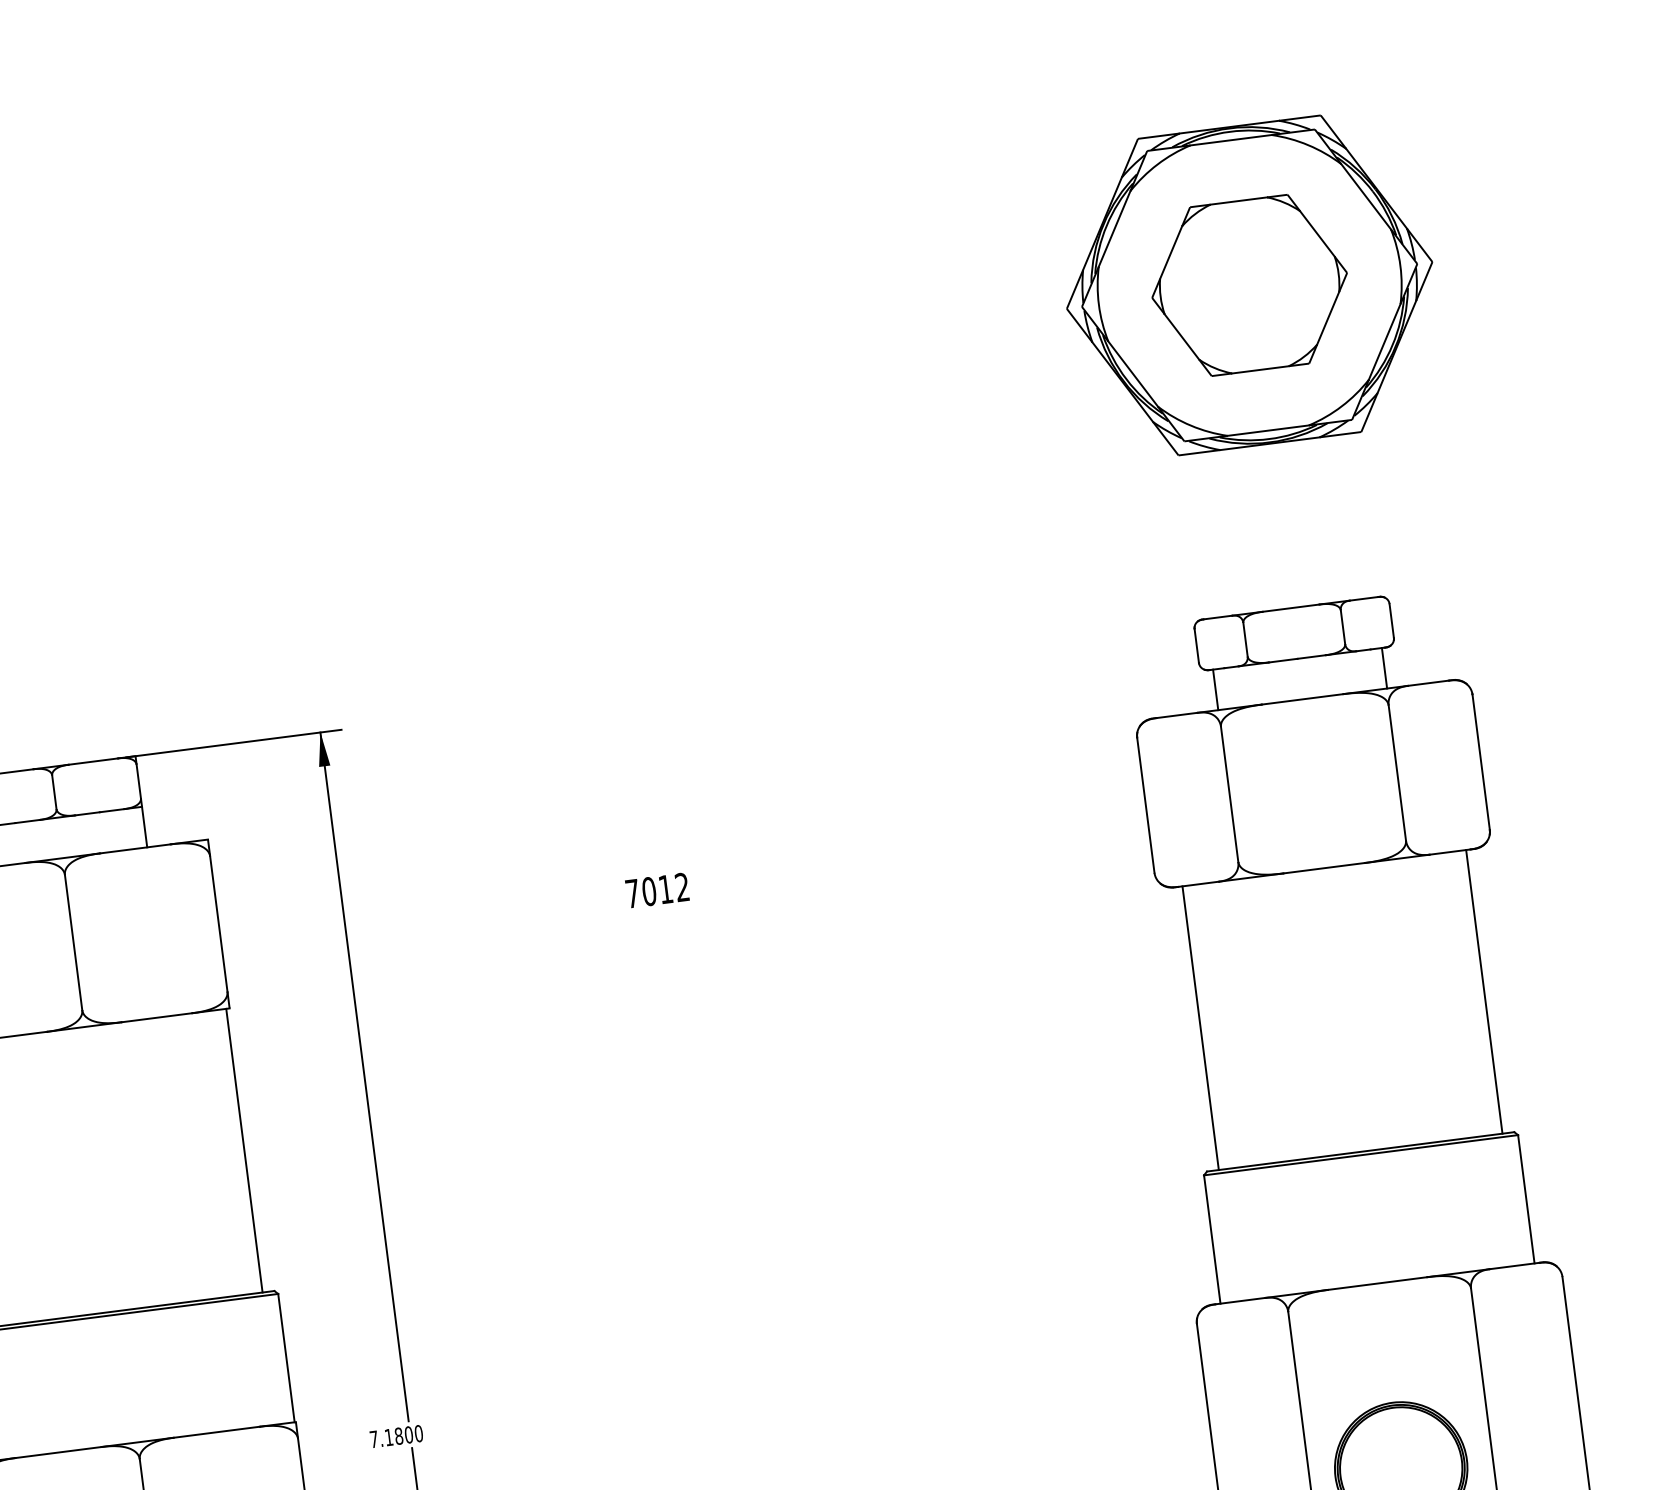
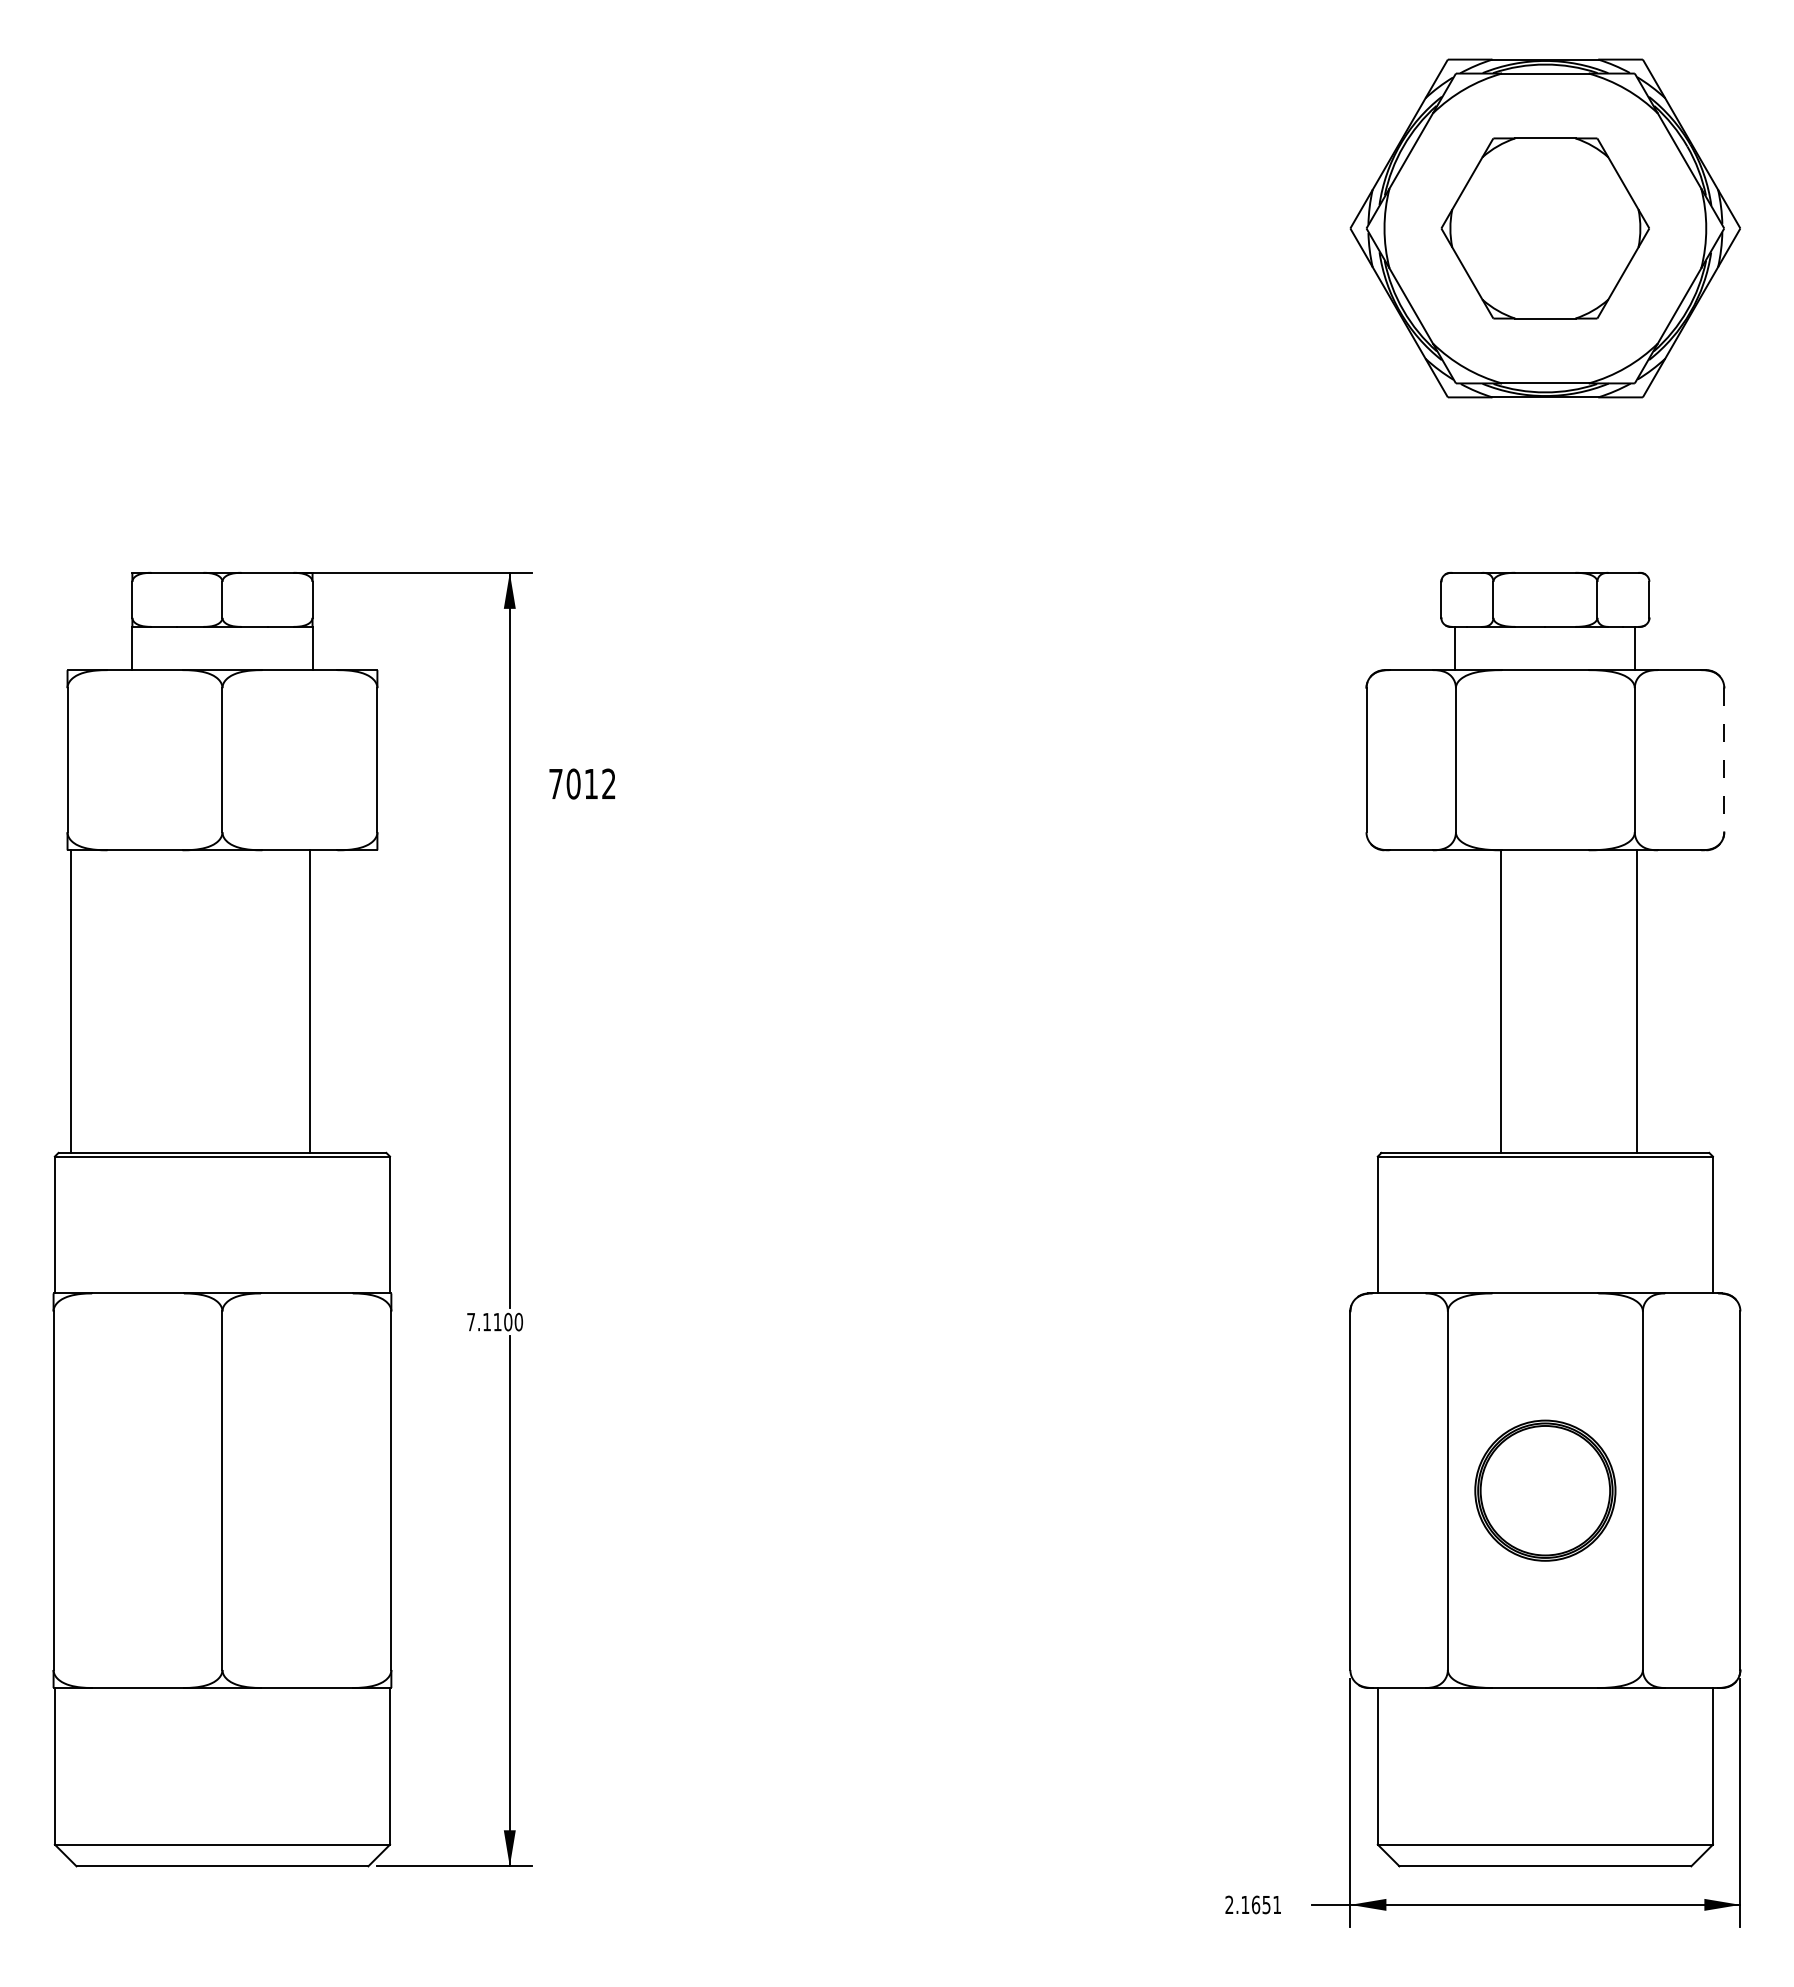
line: (1481, 762) -> (1724, 760), solid -> dashed
text: (657, 890) -> (582, 783), moved
line: (1484, 991) -> (1636, 1001), moved
line: (1201, 1028) -> (1501, 1001), moved
line: (244, 1150) -> (309, 1001), moved
text: (398, 1435) -> (497, 1321), 7.1800 -> 7.1100

